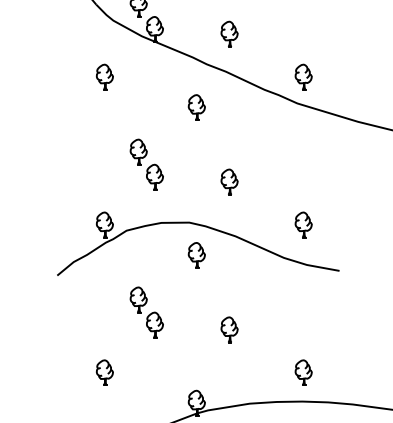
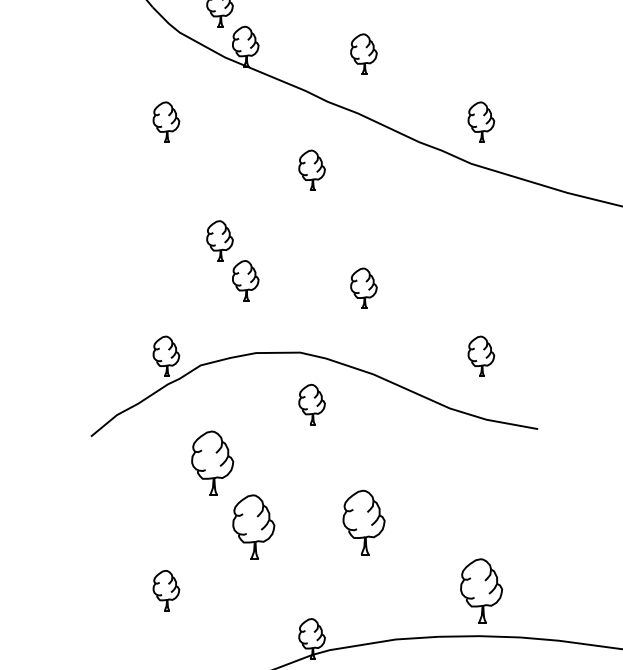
part: (146, 312) -> (232, 495), size x1.6
part: (229, 329) -> (363, 521), size x1.6
part: (303, 372) -> (481, 590), size x1.6

